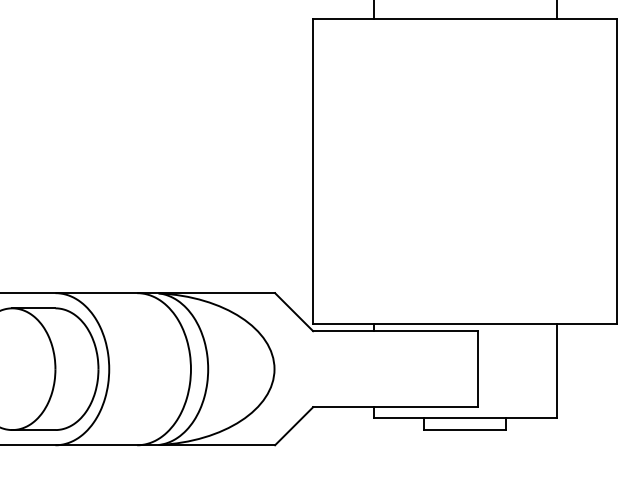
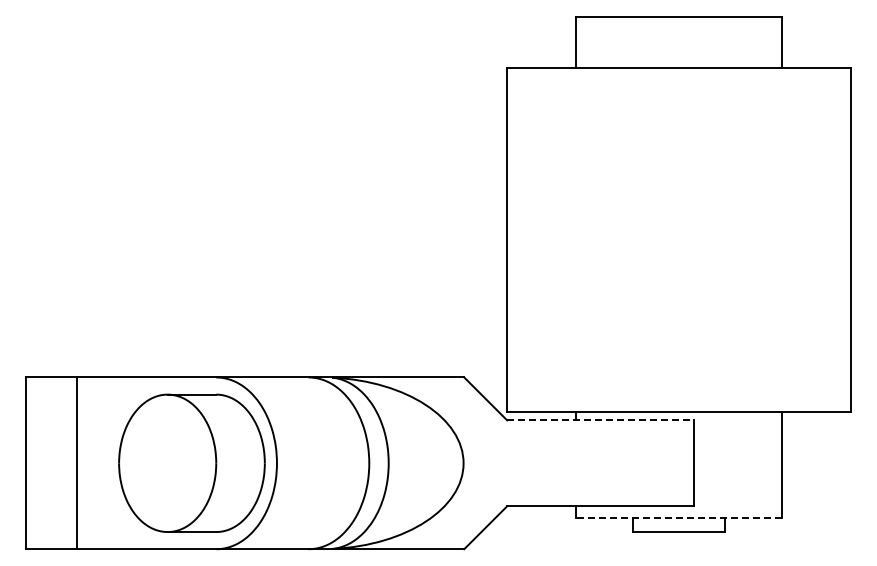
line: (395, 331) -> (600, 420), solid -> dashed
line: (464, 418) -> (678, 518), solid -> dashed

